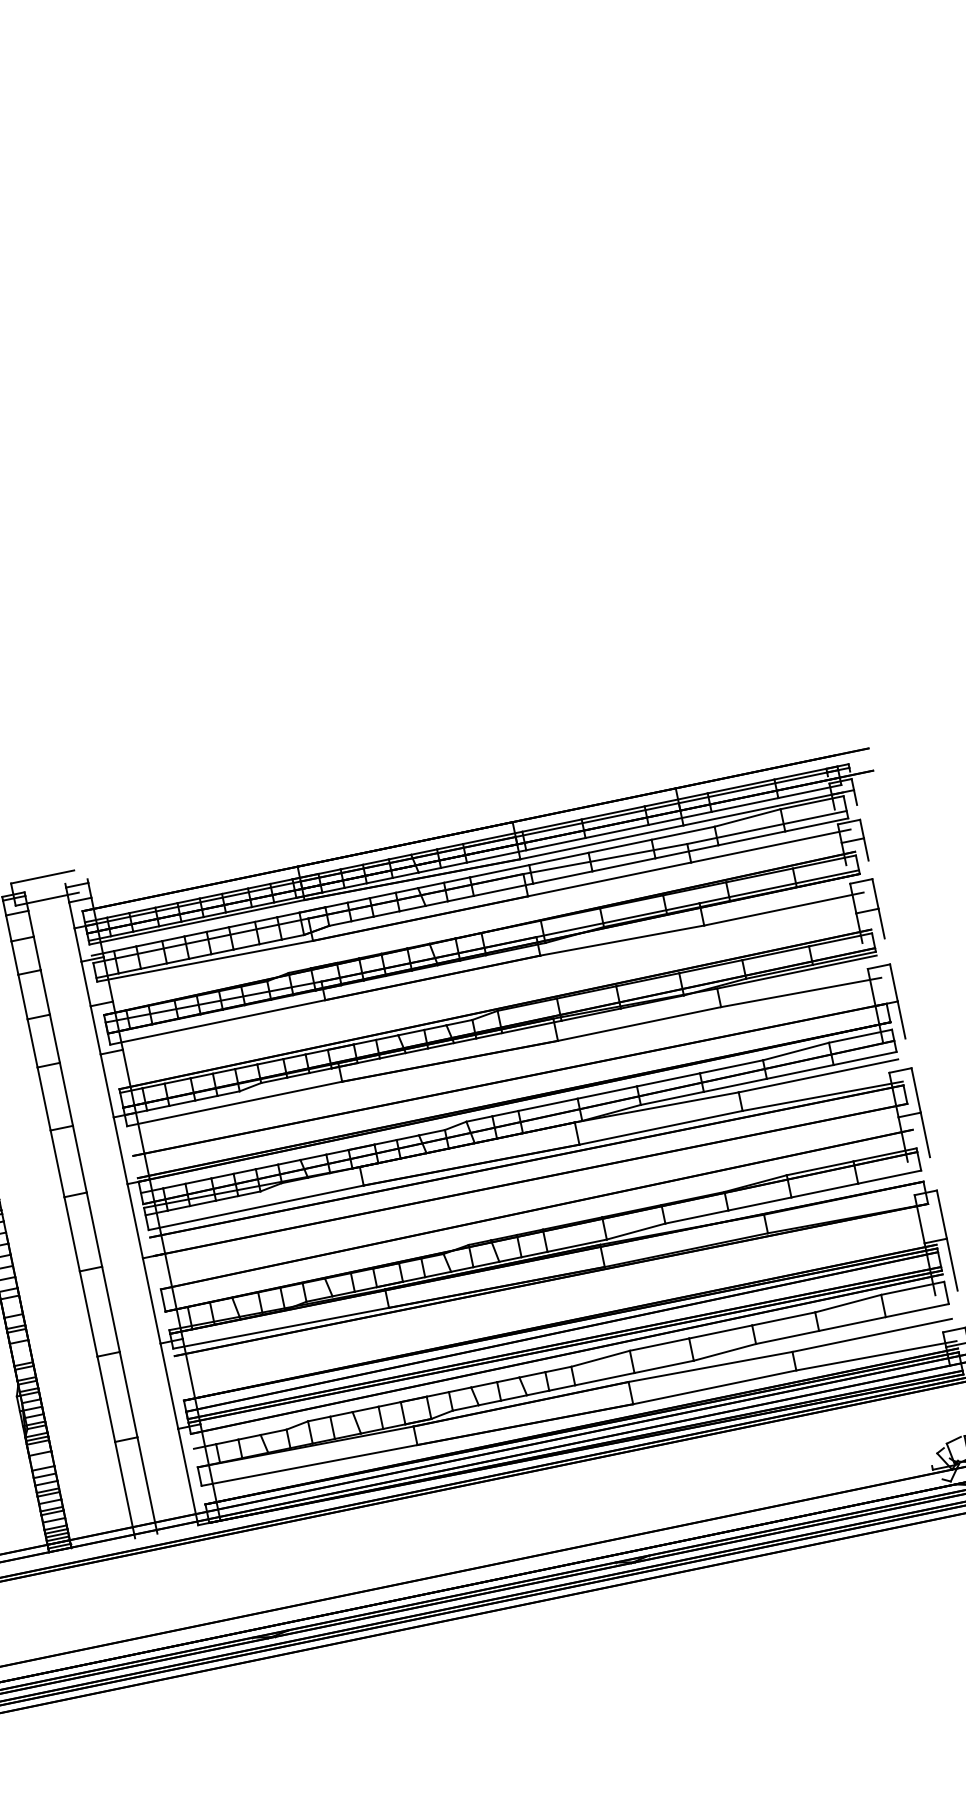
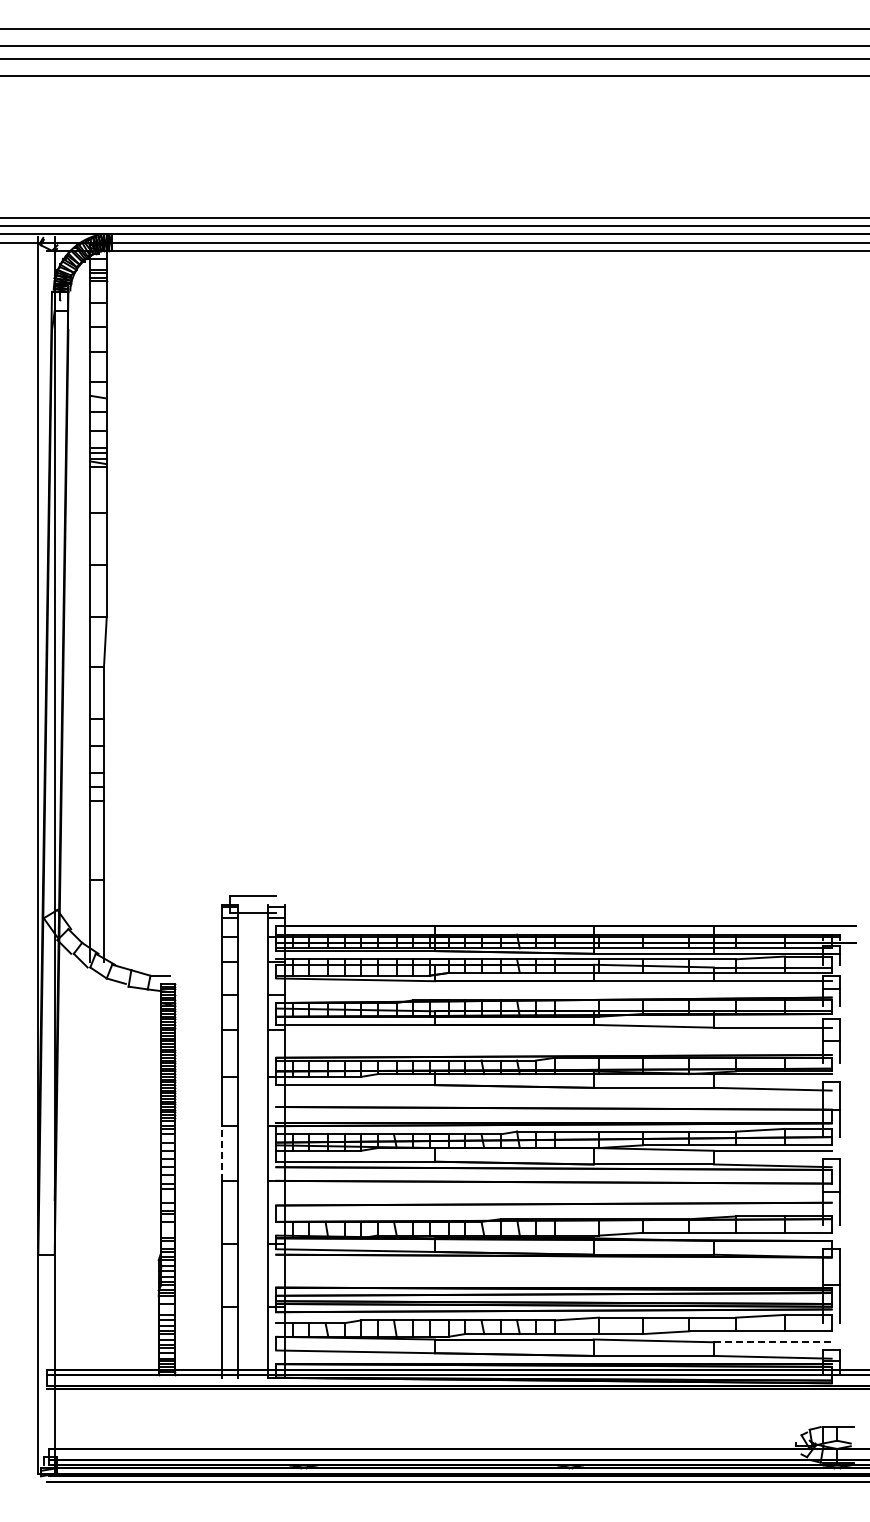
line: (72, 1234) -> (221, 1153), solid -> dashed
line: (871, 1335) -> (772, 1342), solid -> dashed

